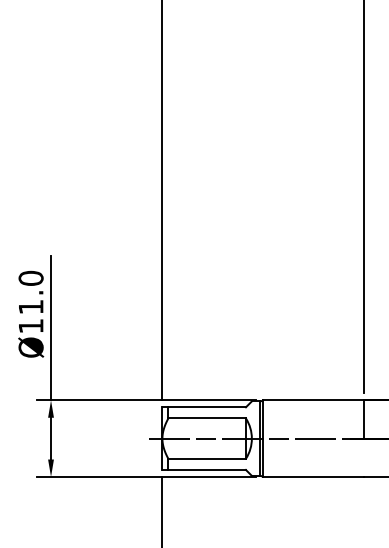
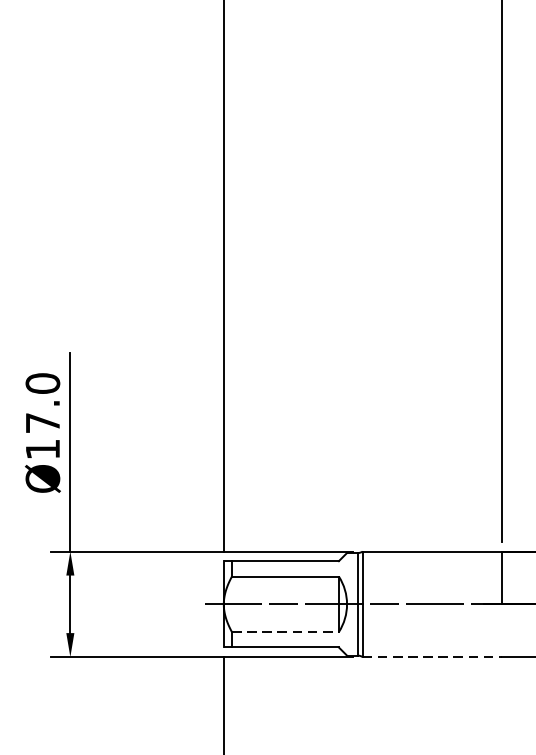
text: (31, 307) -> (43, 423), Ø11.0 -> Ø17.0
line: (207, 458) -> (285, 631), solid -> dashed
line: (313, 476) -> (431, 656), solid -> dashed

